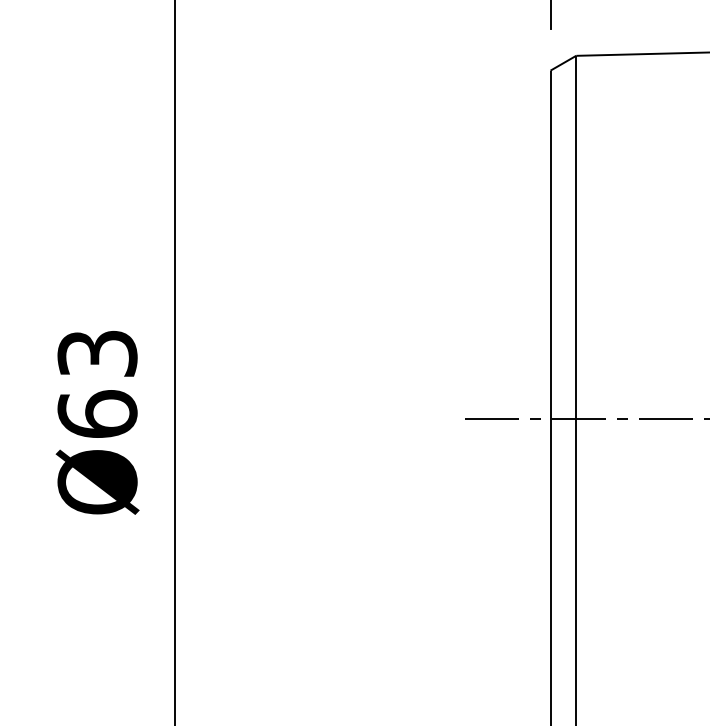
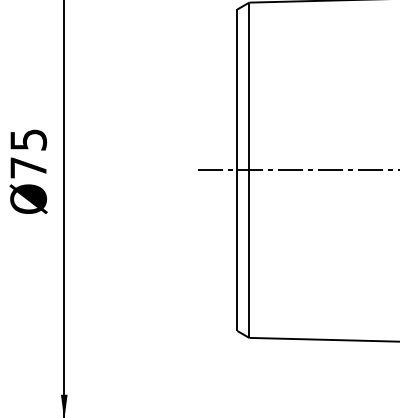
text: (97, 383) -> (28, 153), Ø63 -> Ø75

